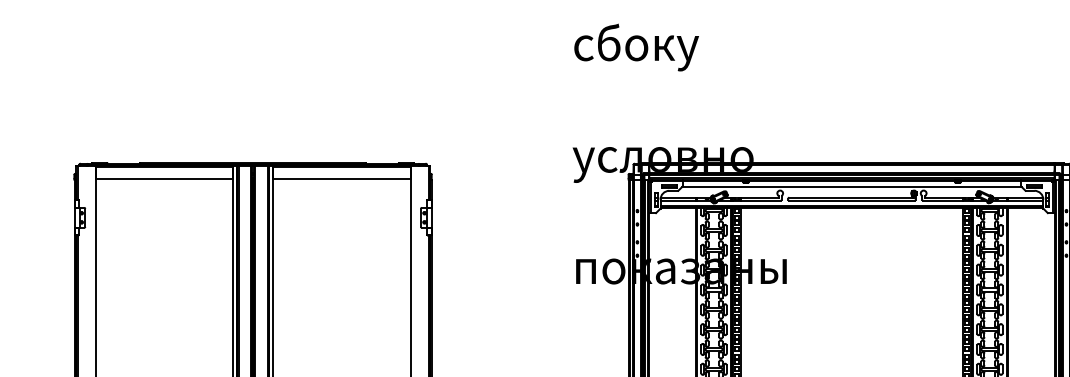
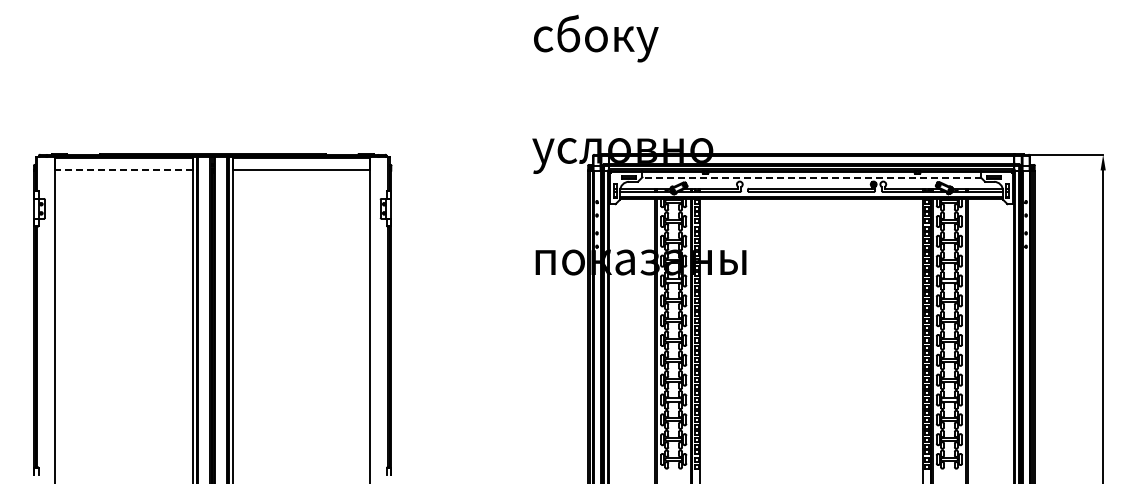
line: (163, 179) -> (123, 170), solid -> dashed
line: (851, 187) -> (811, 178), solid -> dashed

